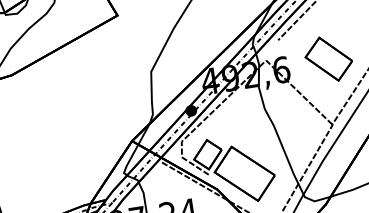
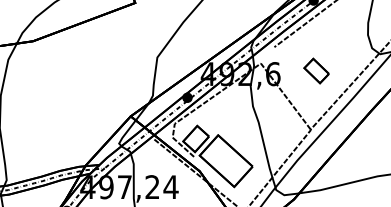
part: (328, 58) -> (316, 70), size x0.6

